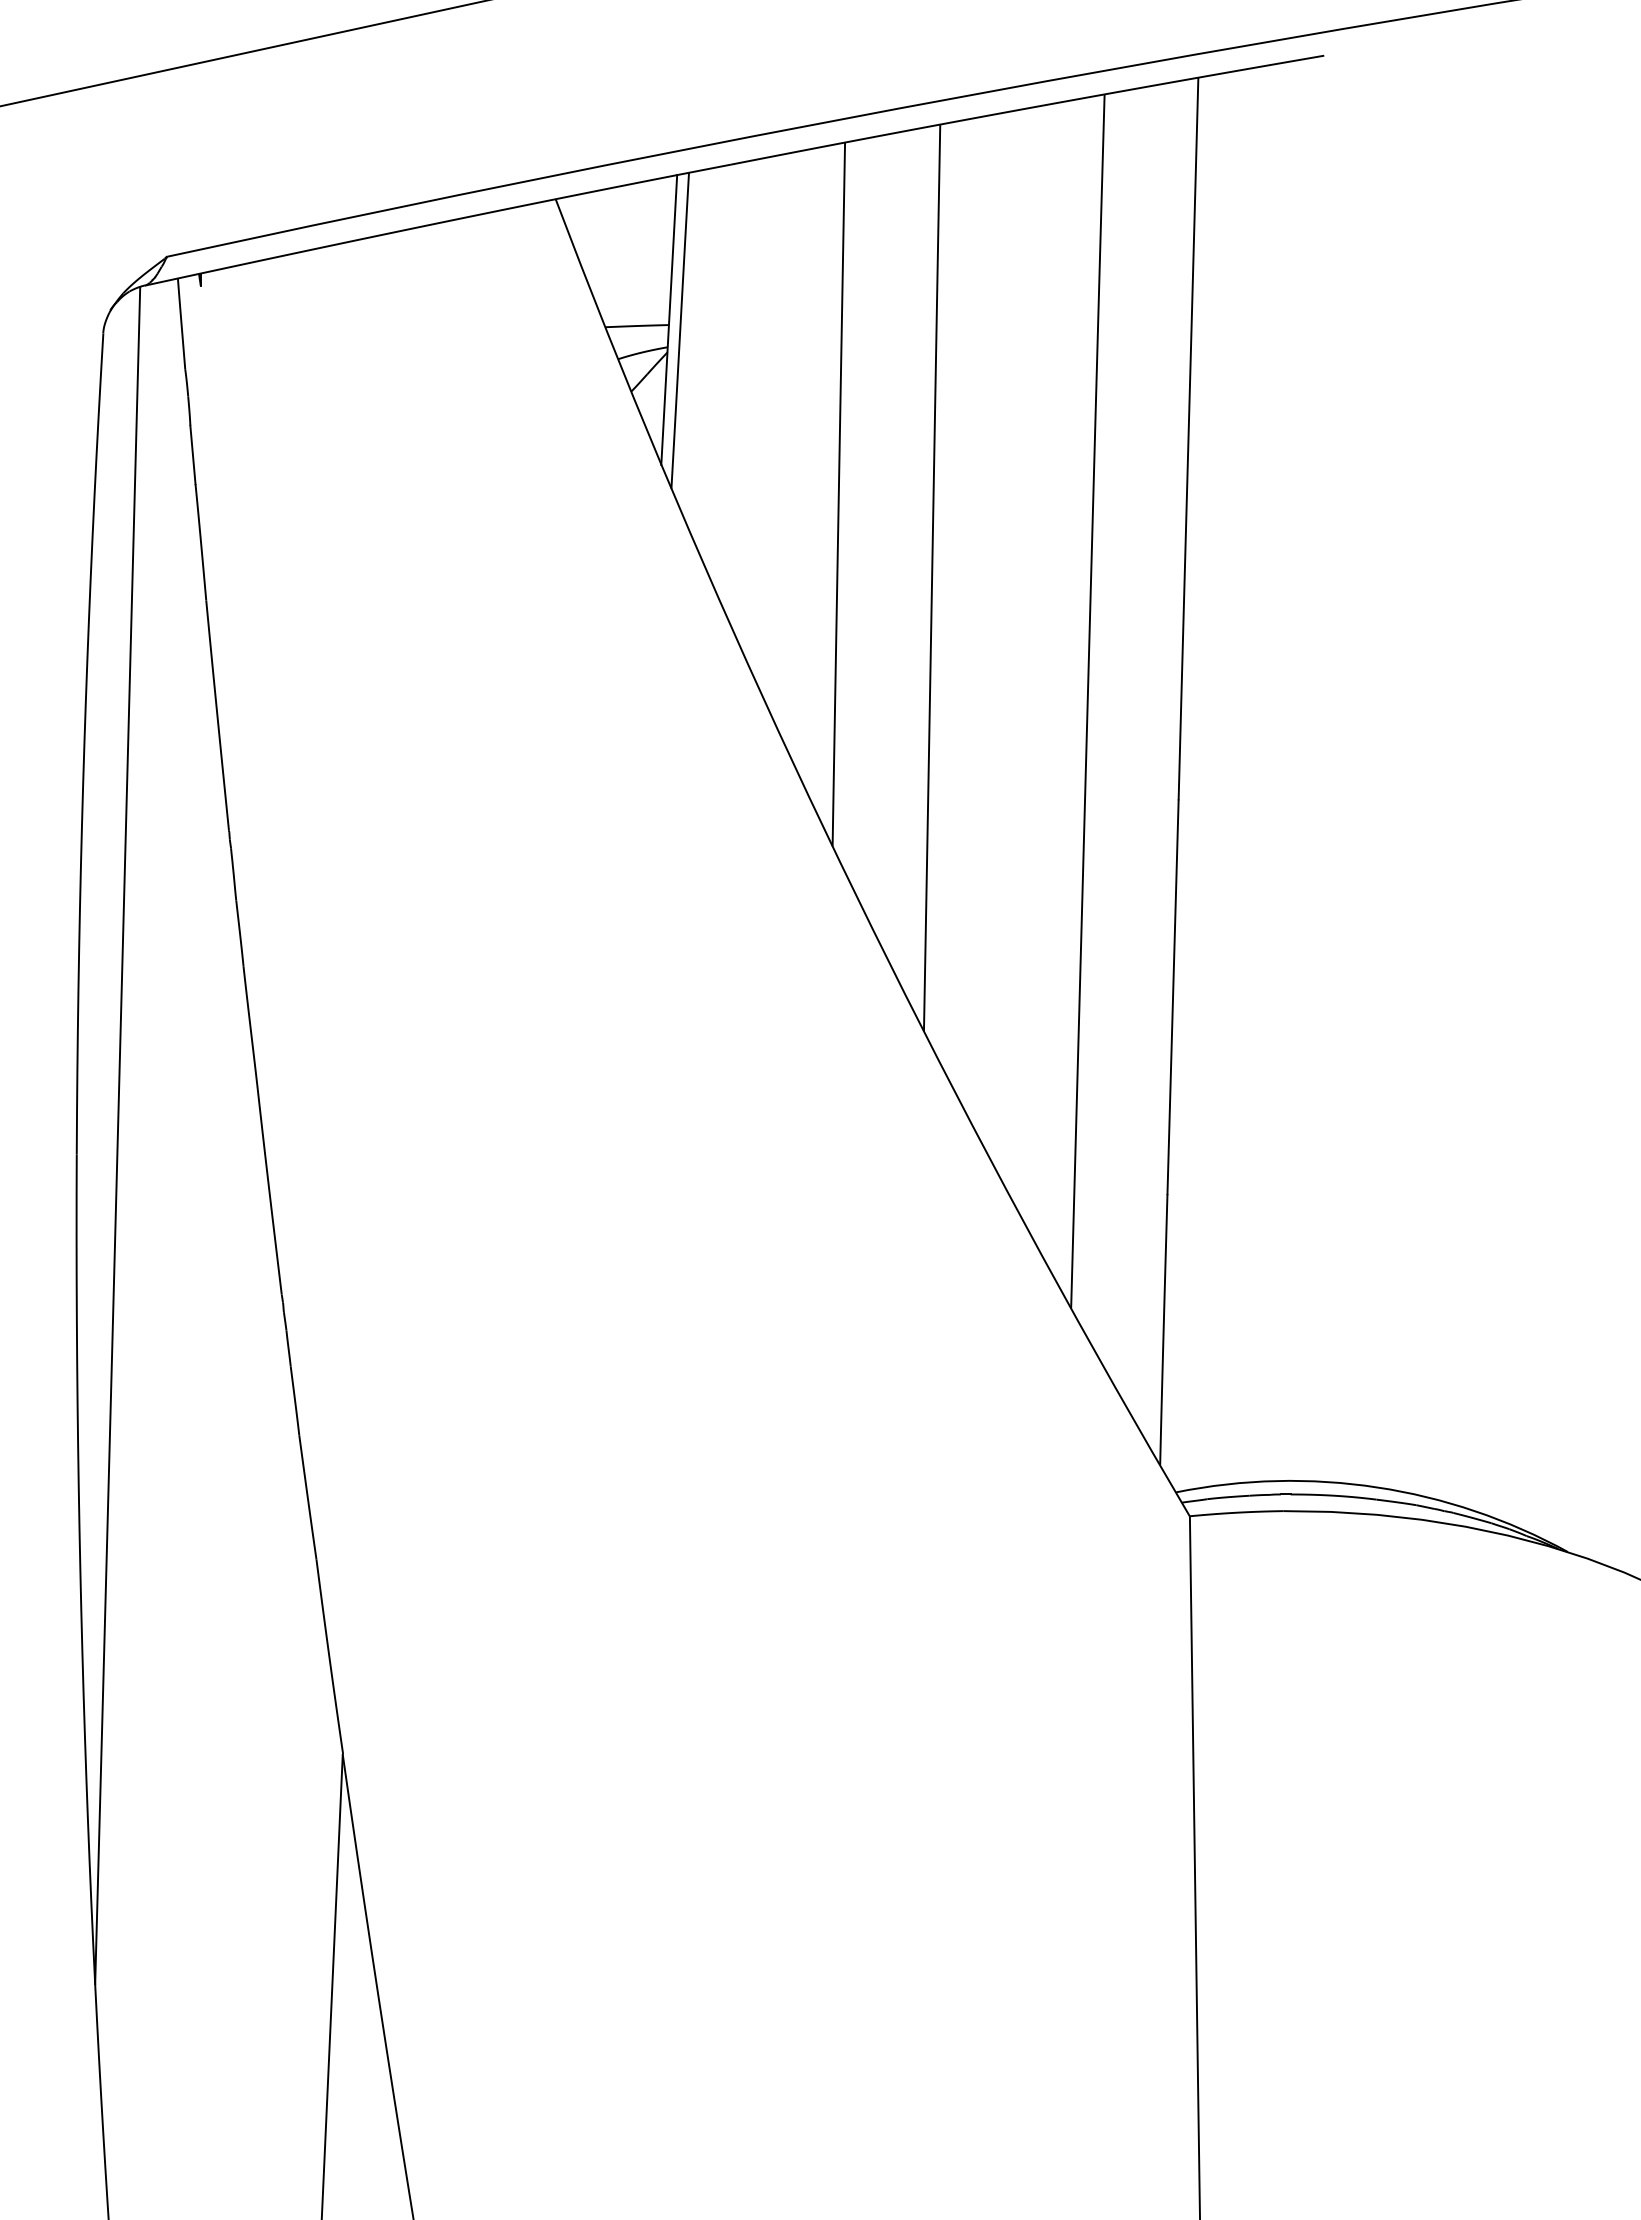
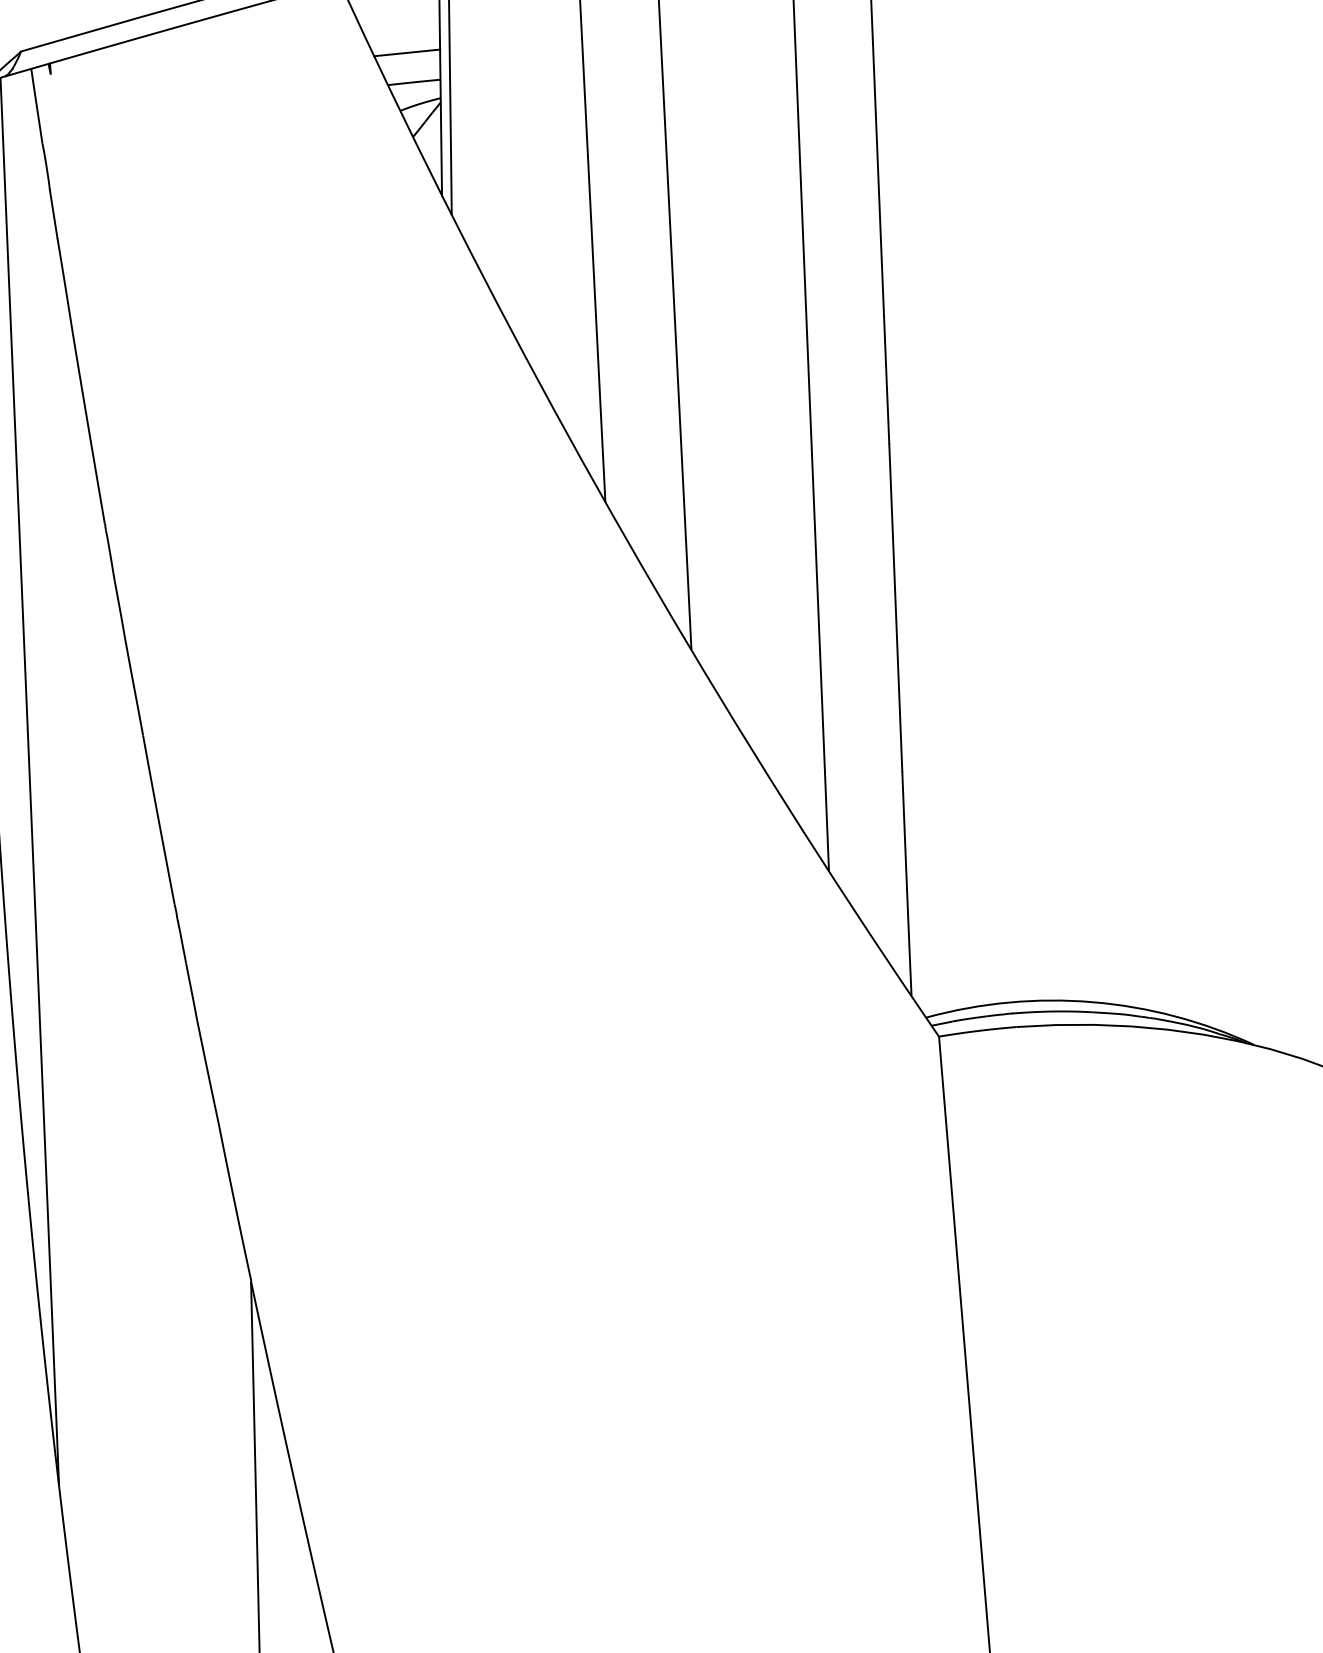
line: (631, 289) -> (407, 52), added

